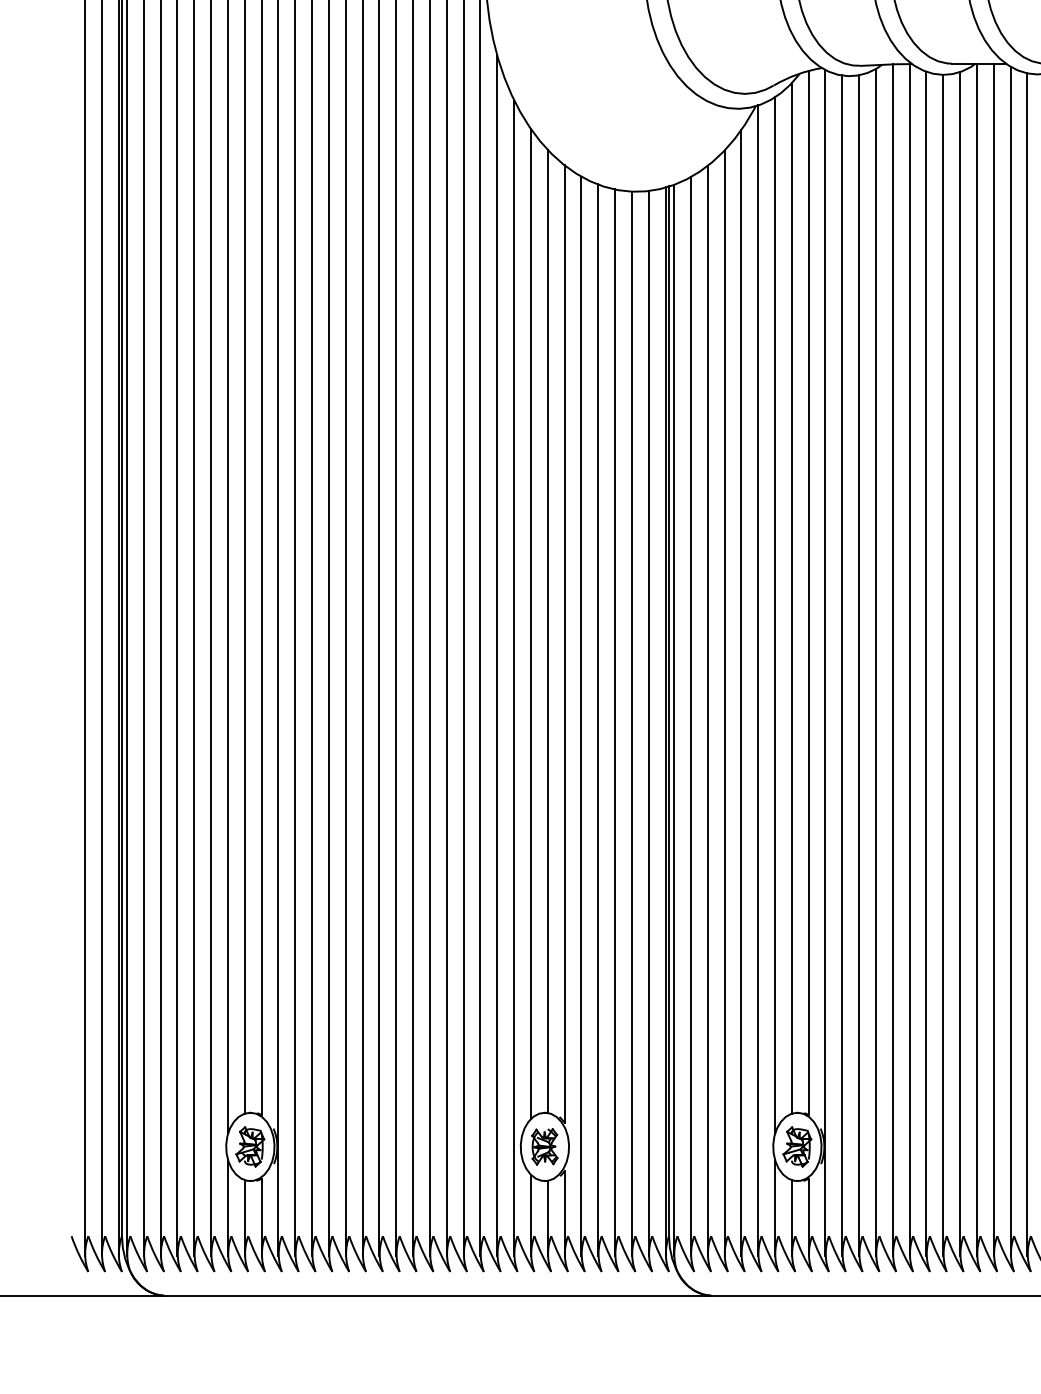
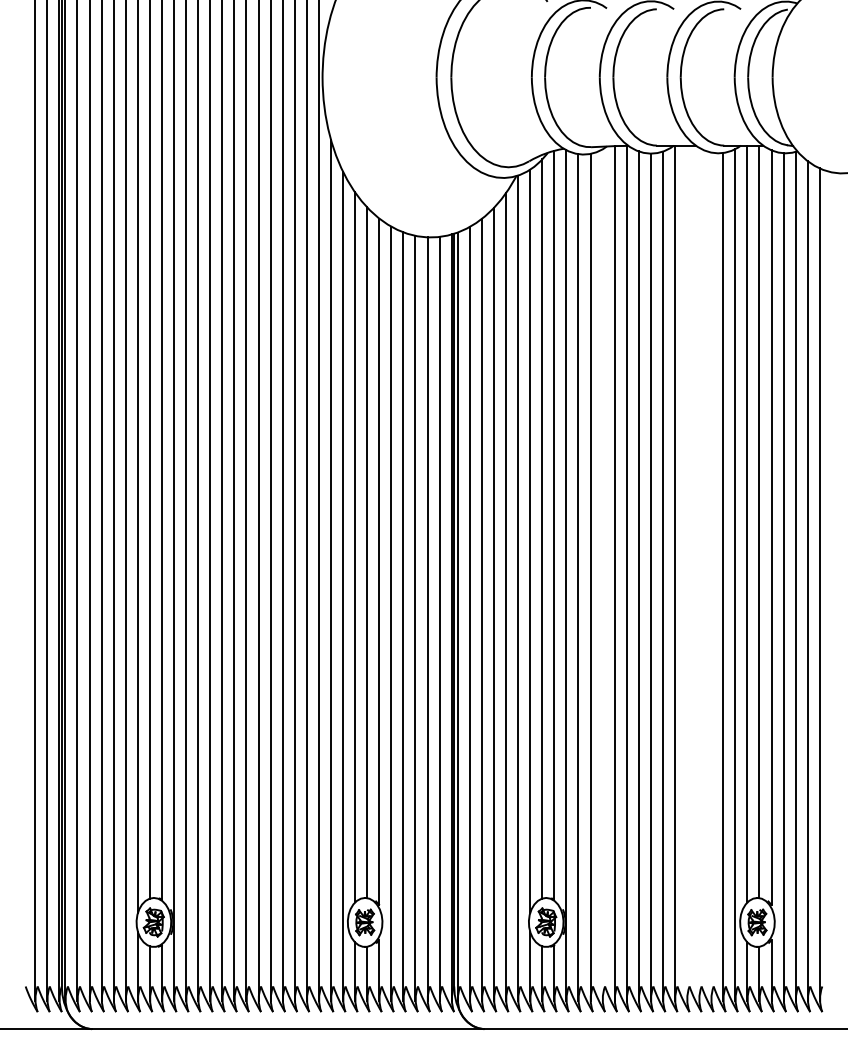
line: (994, 658) -> (687, 572), removed
line: (1011, 660) -> (699, 573), removed
line: (875, 661) -> (602, 574), removed
line: (1027, 664) -> (711, 576), removed

